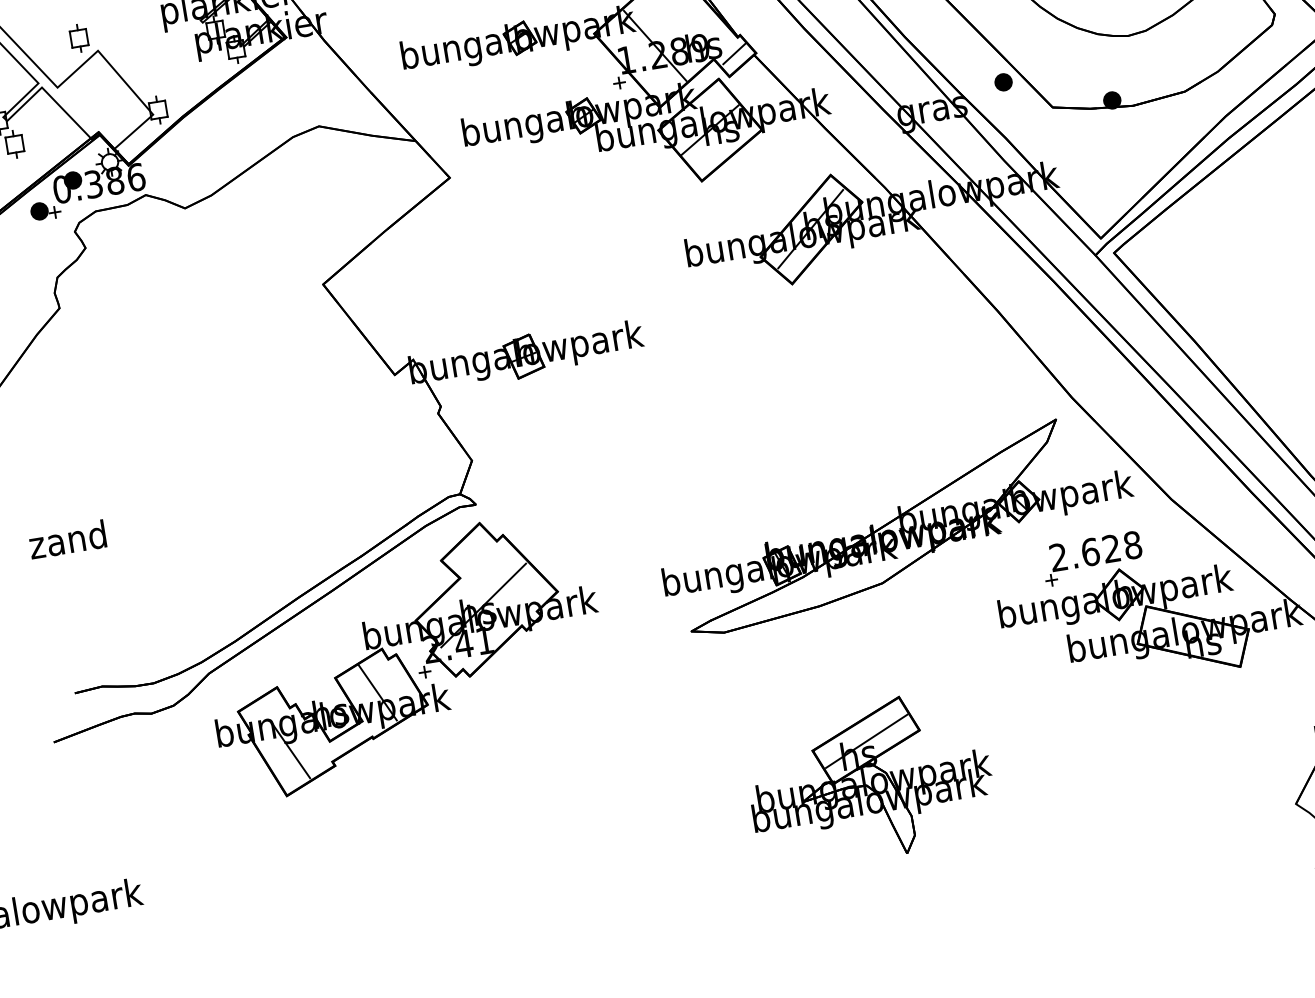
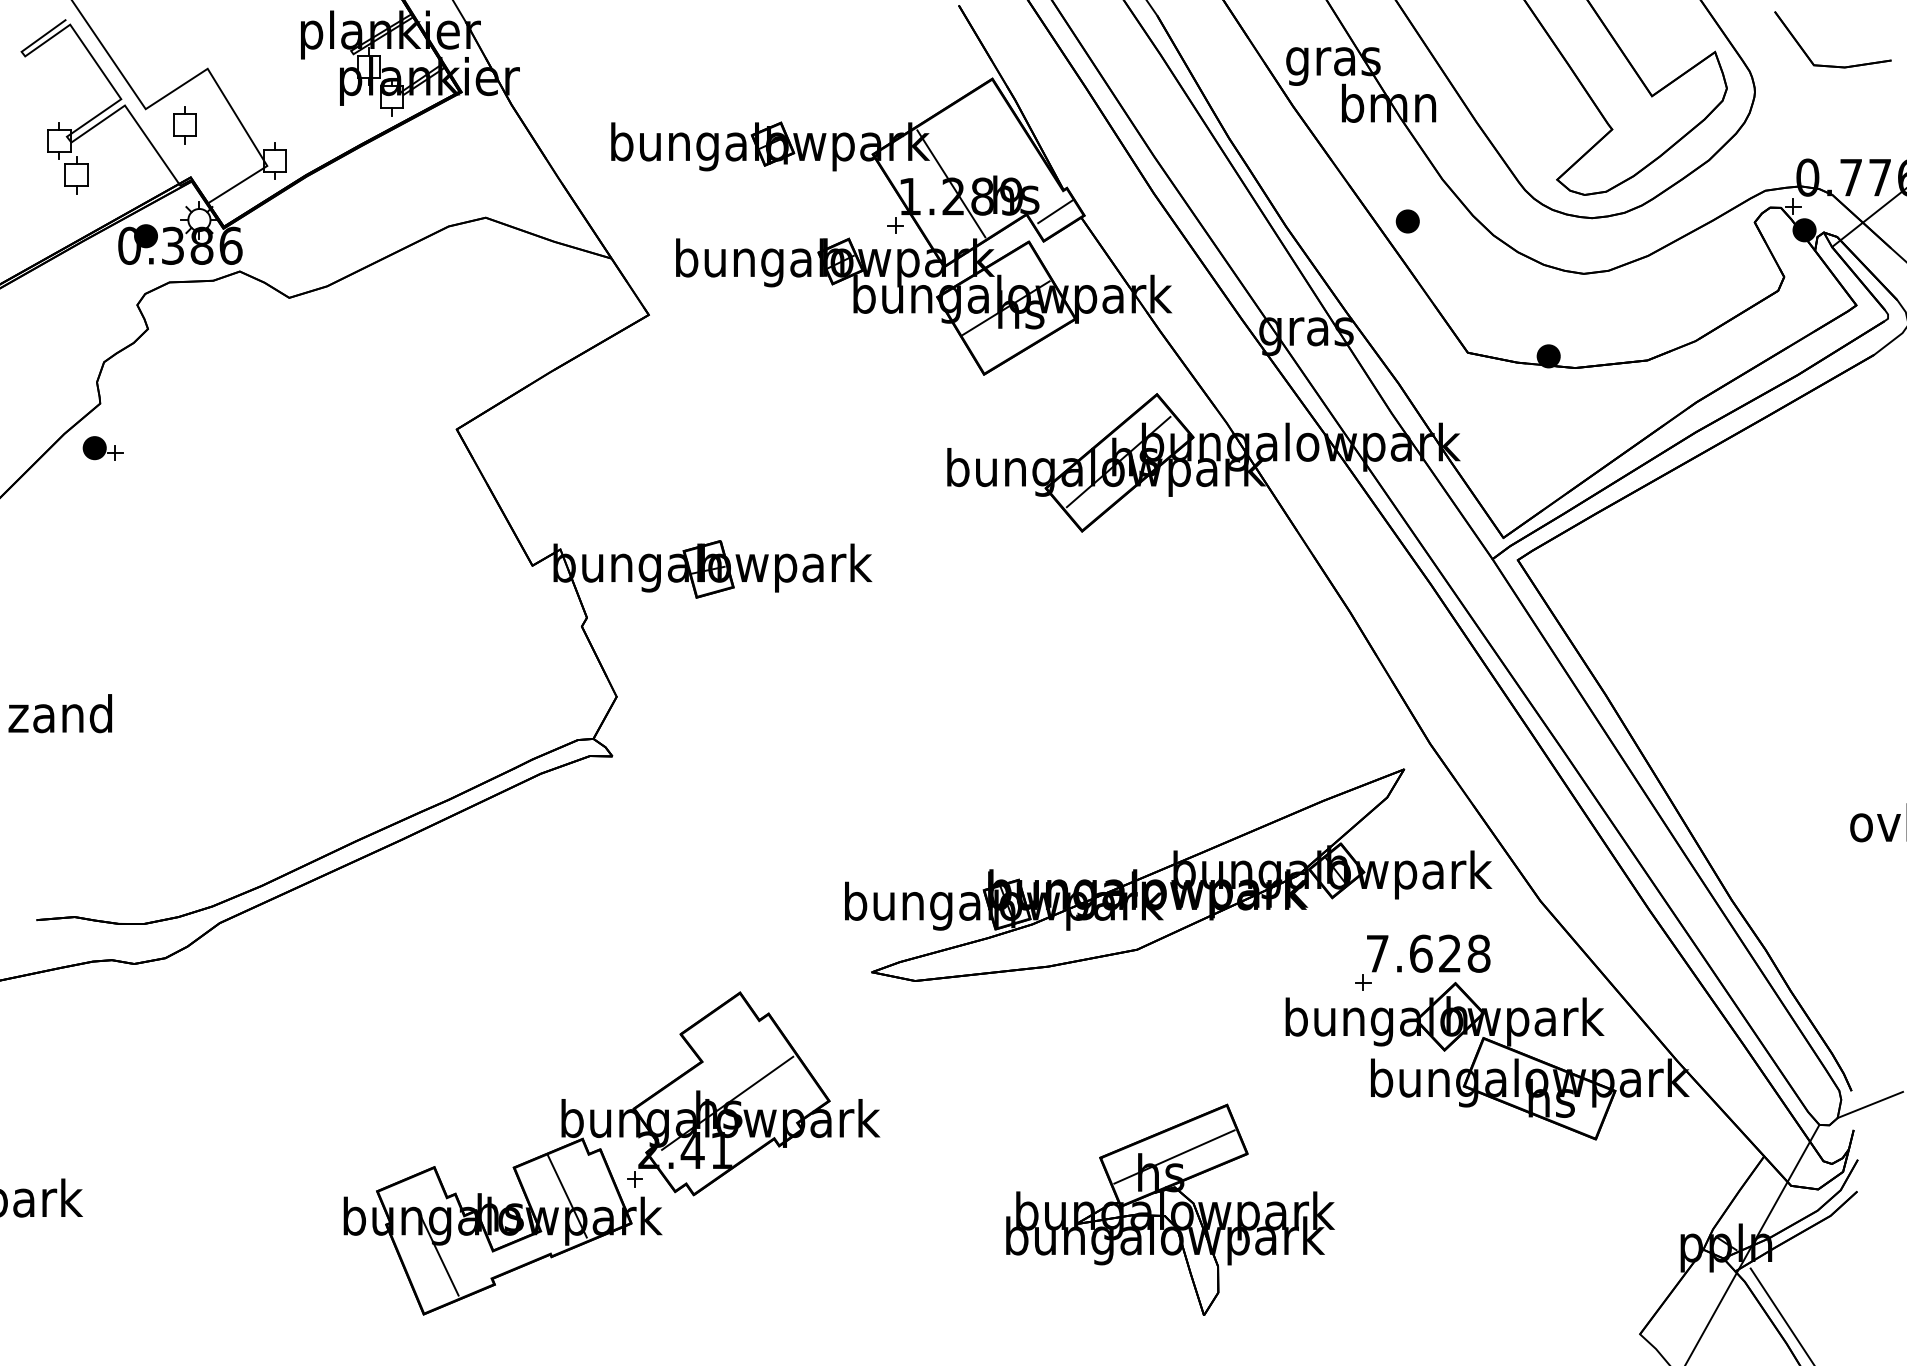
part: (78, 38) -> (184, 125), moved
part: (1003, 82) -> (1407, 221), moved
part: (45, 210) -> (102, 448), moved
text: (1058, 557) -> (1377, 953), 2.628 -> 7.628
part: (400, 659) -> (605, 1157), moved
part: (870, 780) -> (1170, 1209), moved

